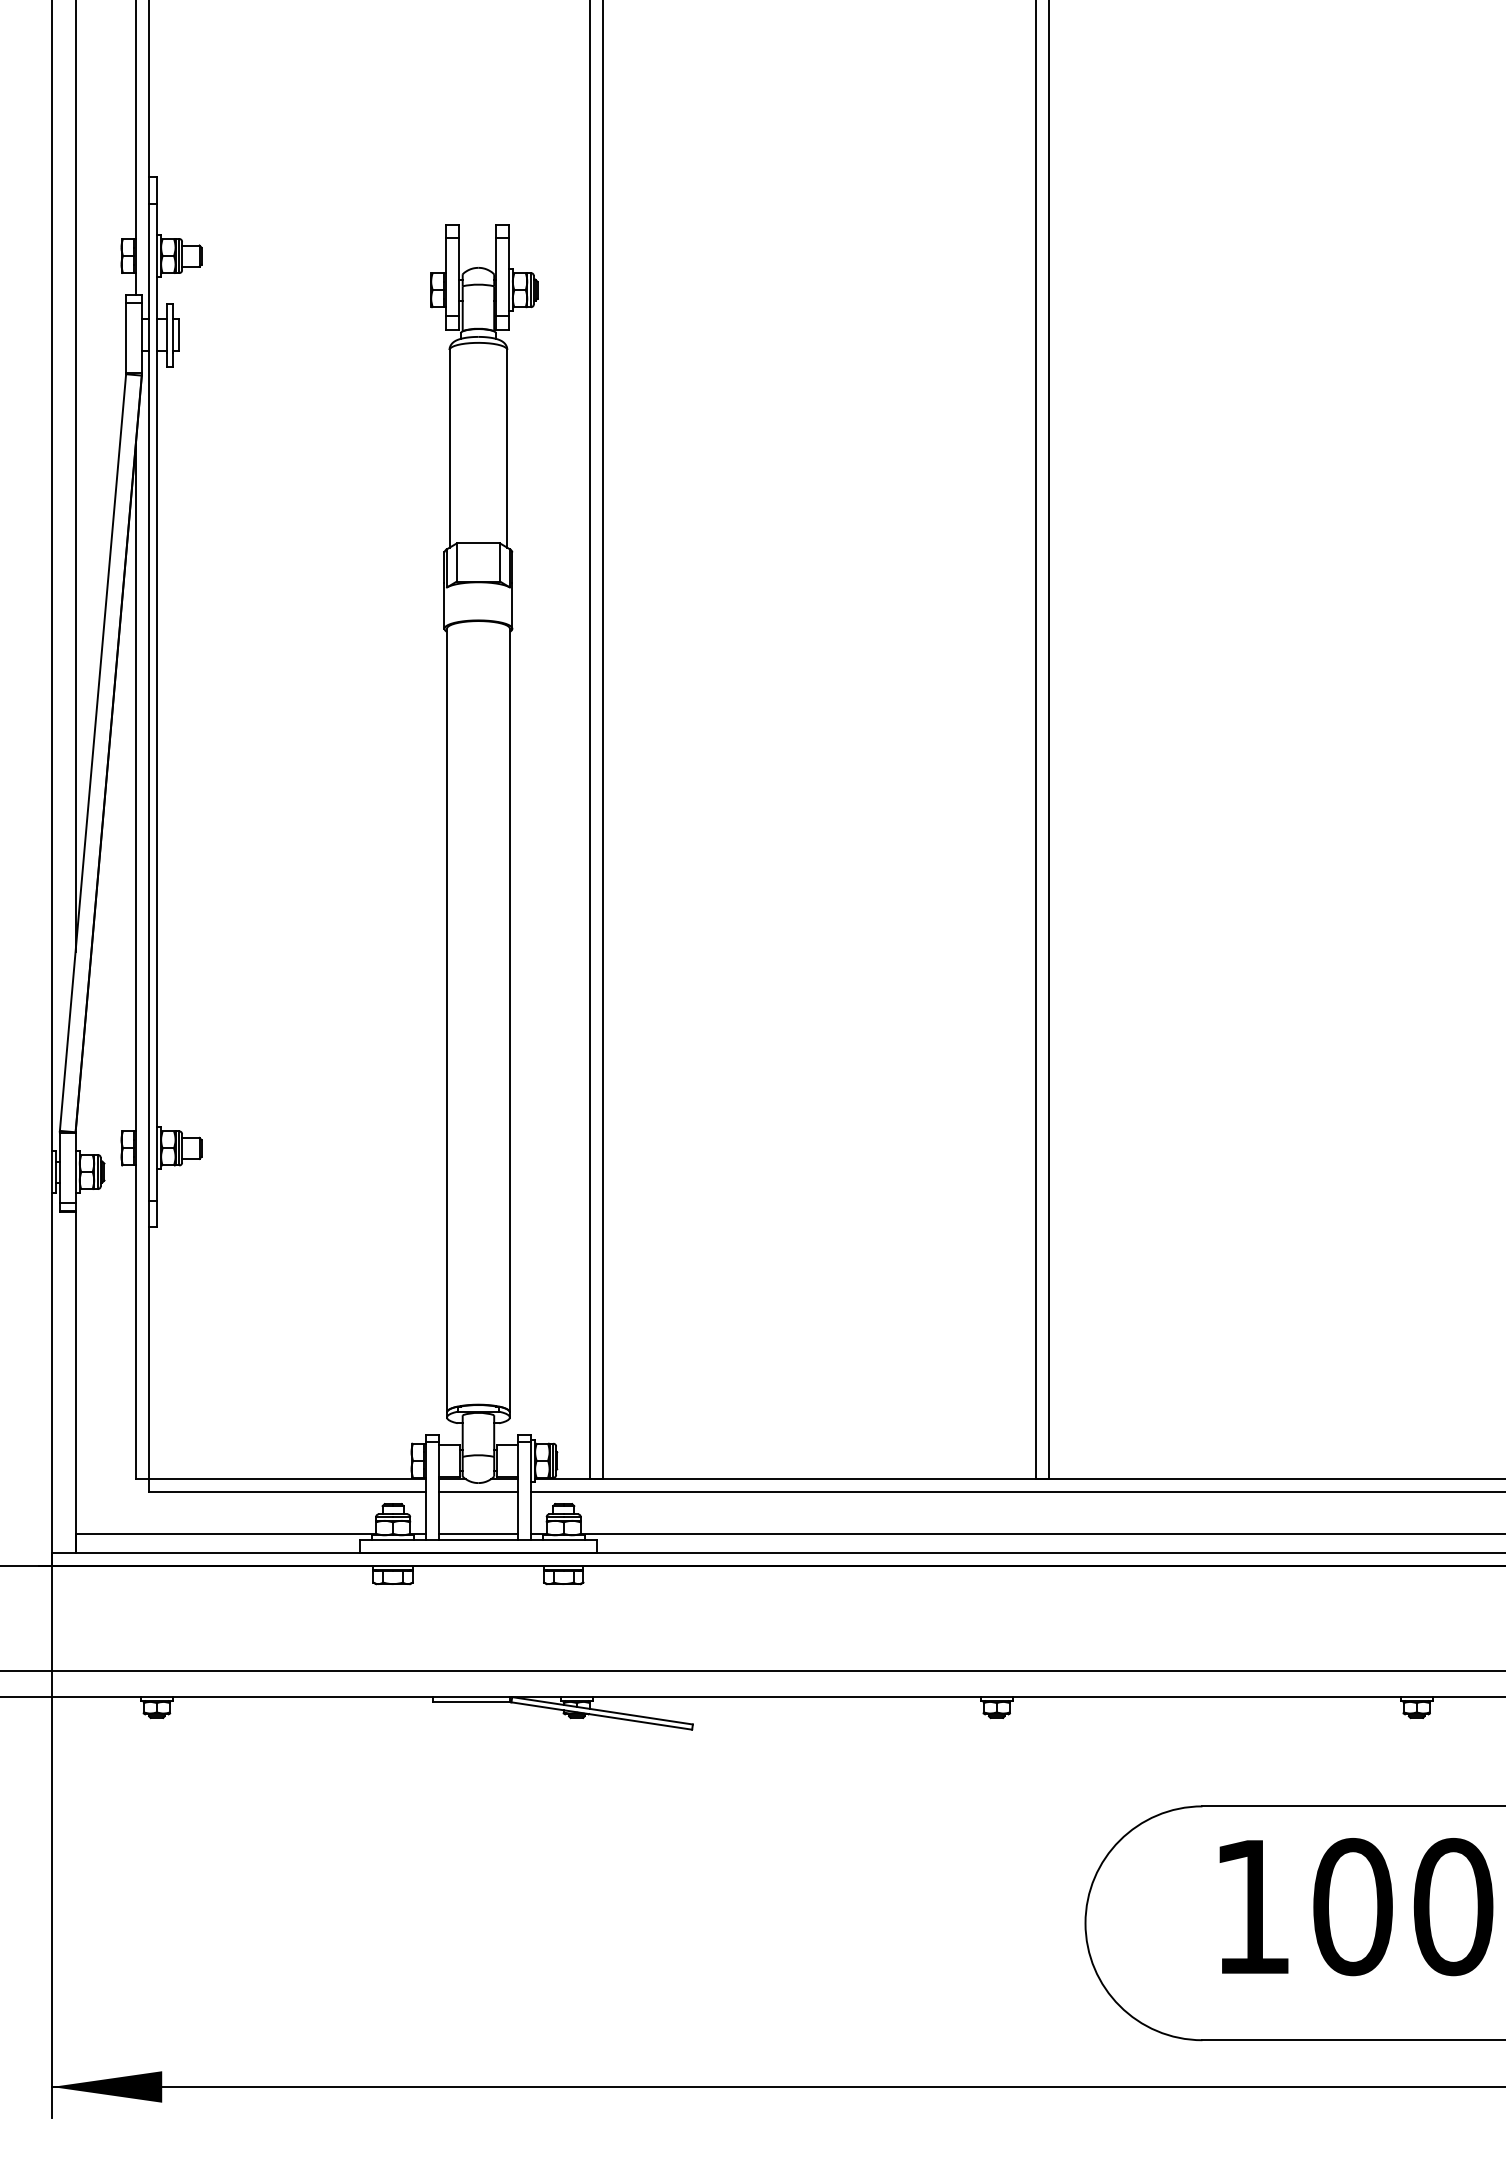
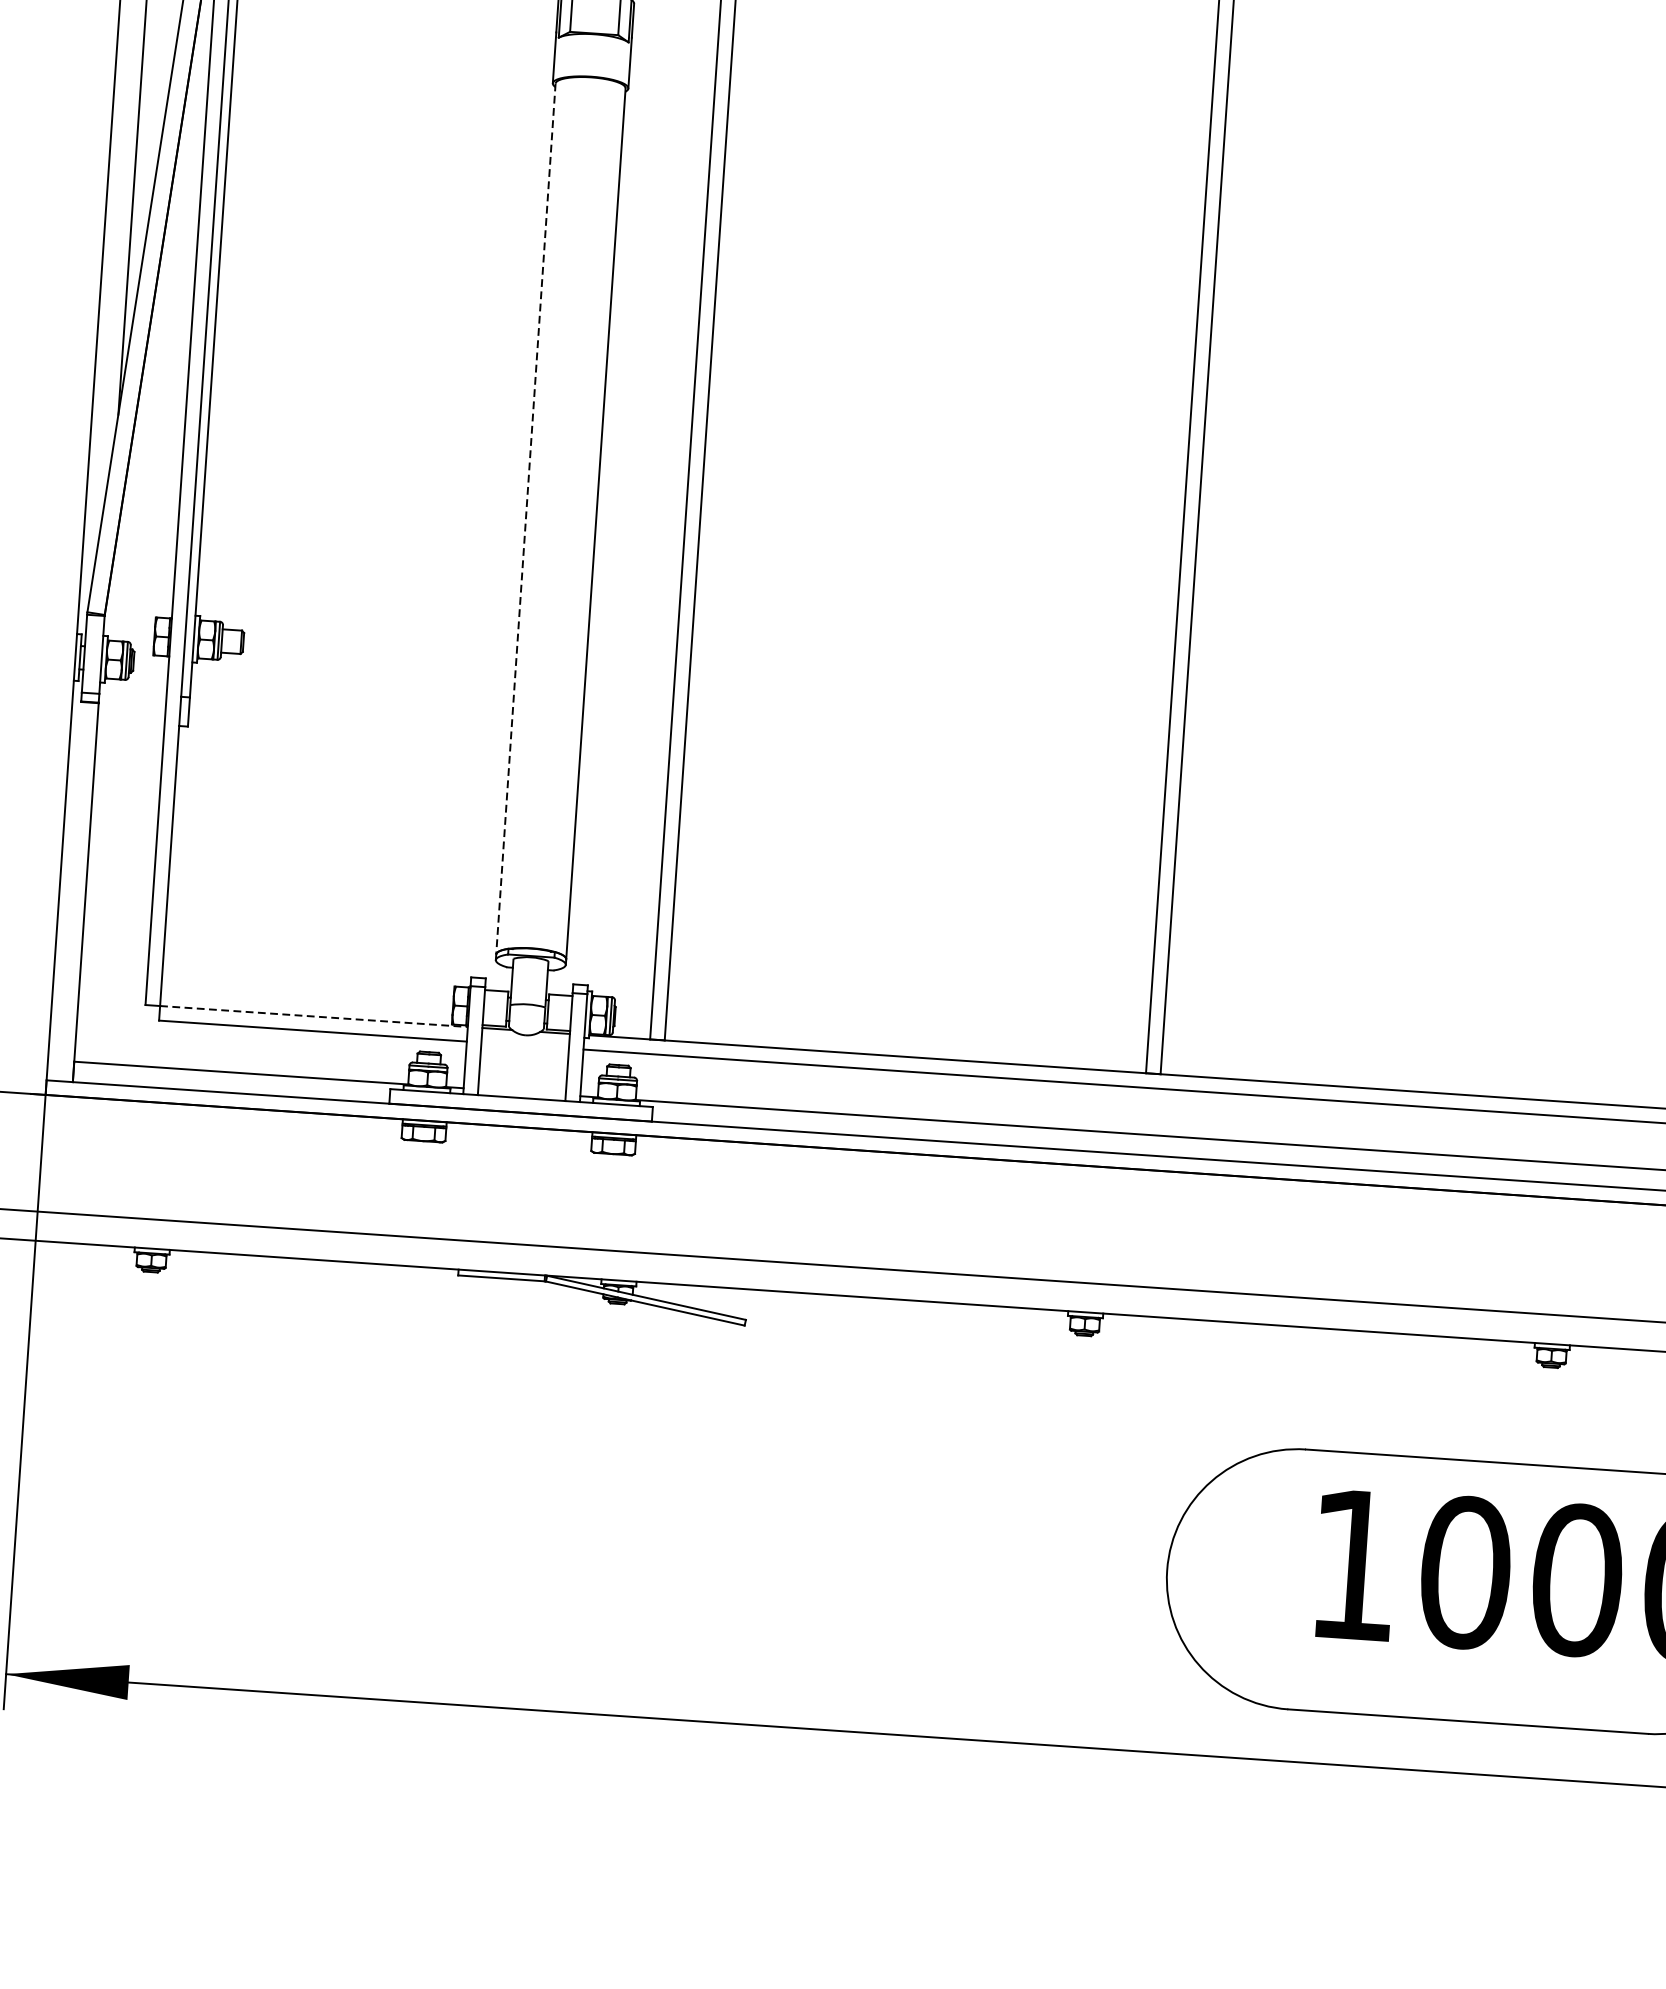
line: (446, 1020) -> (525, 518), solid -> dashed
line: (288, 1479) -> (315, 1016), solid -> dashed
line: (478, 1492) -> (525, 1045), removed
line: (478, 1534) -> (522, 1092), removed

